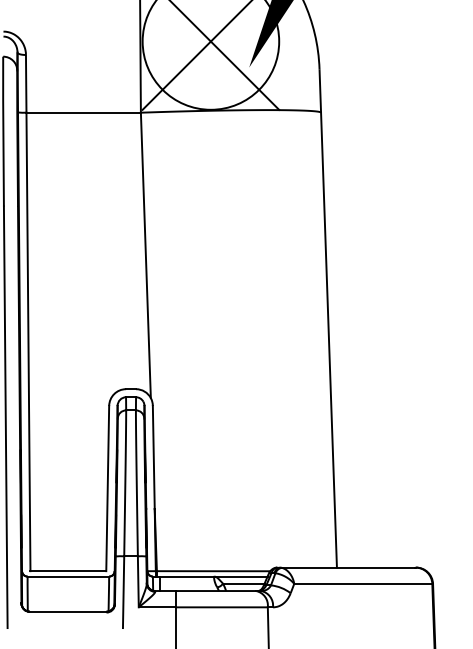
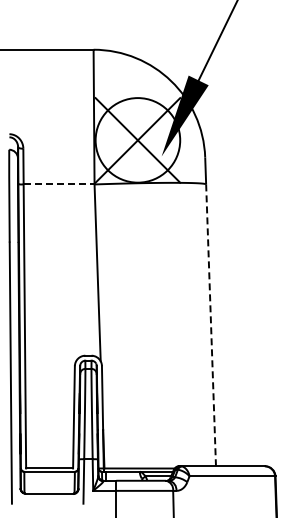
line: (84, 112) -> (59, 184), solid -> dashed
line: (329, 340) -> (211, 325), solid -> dashed

